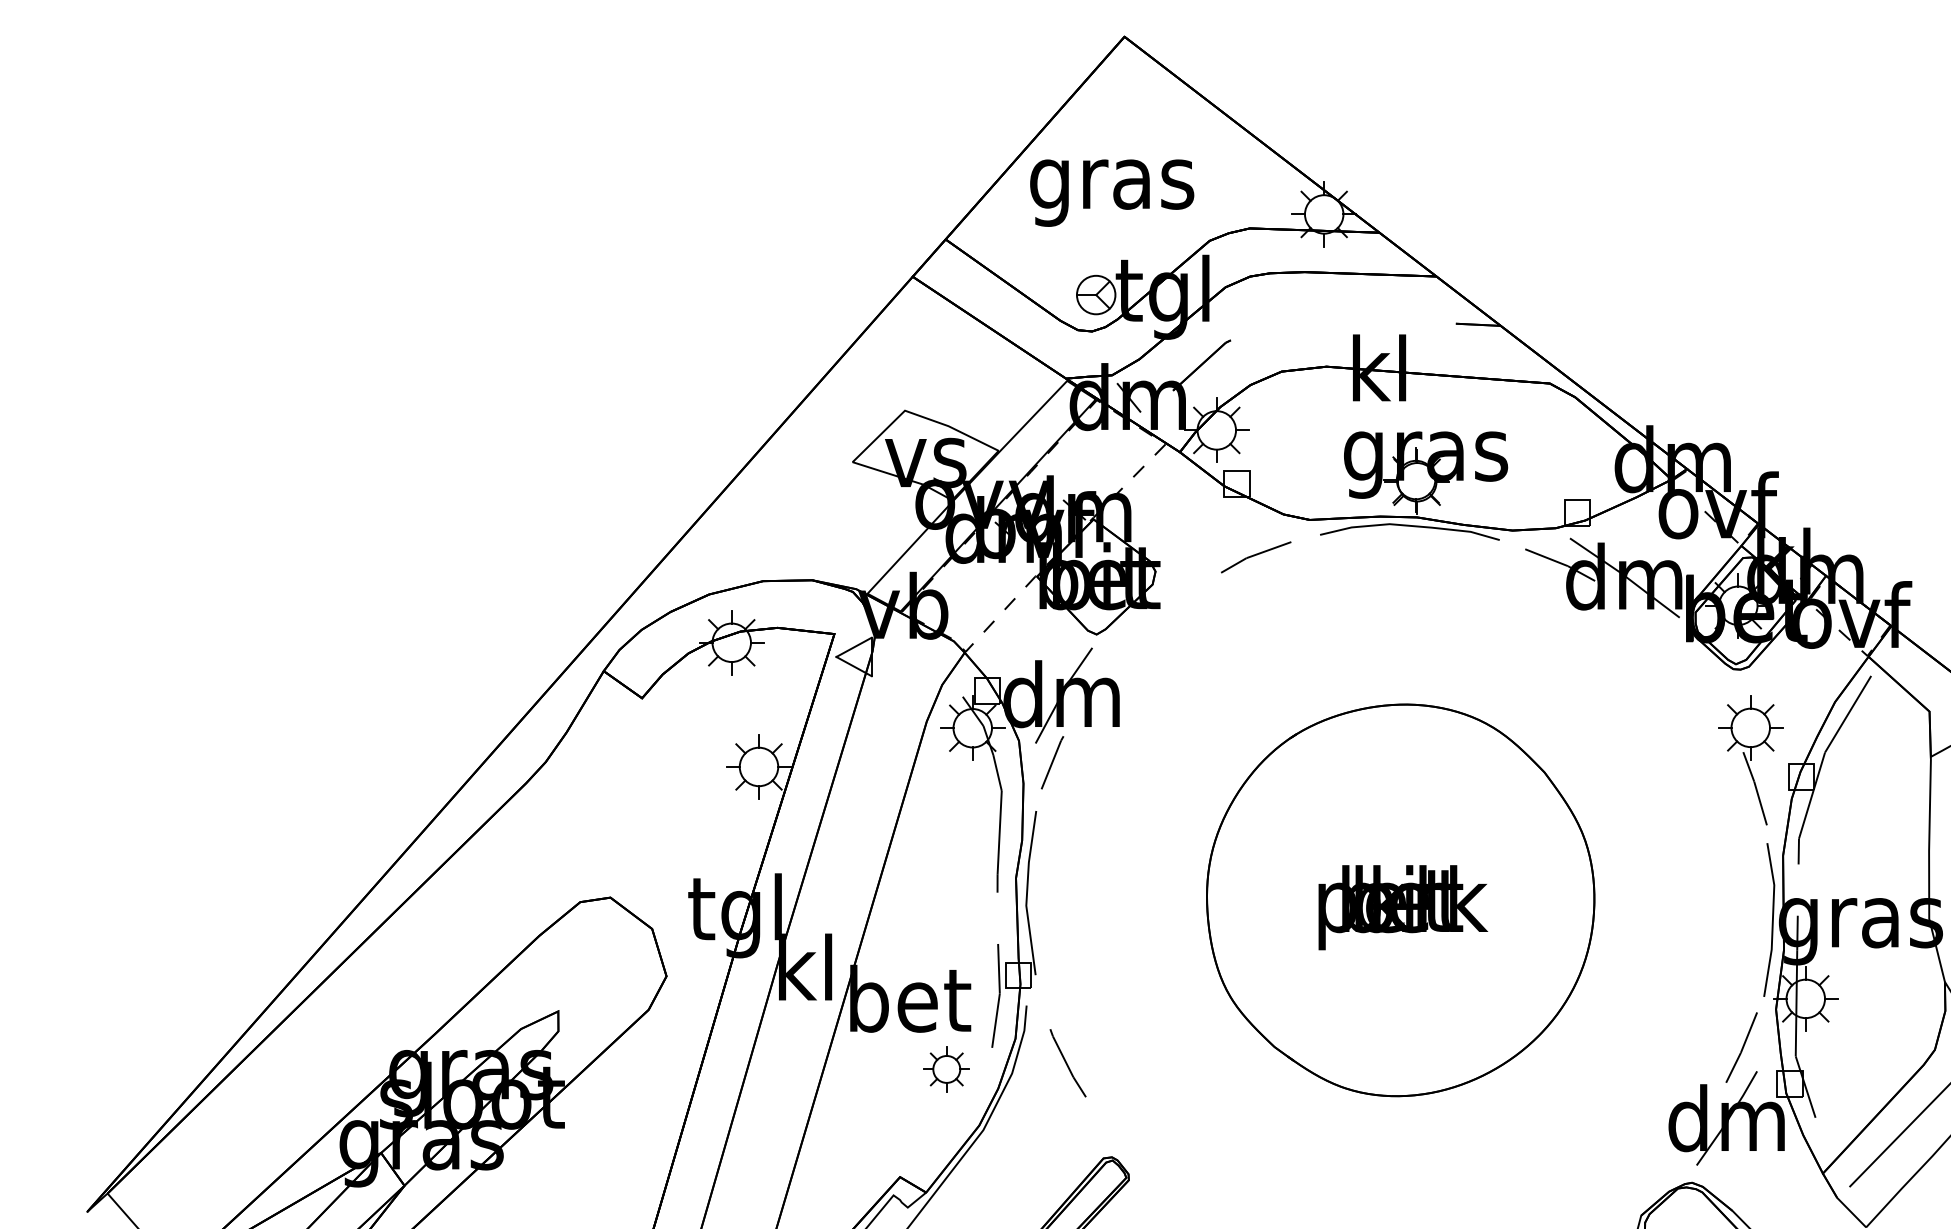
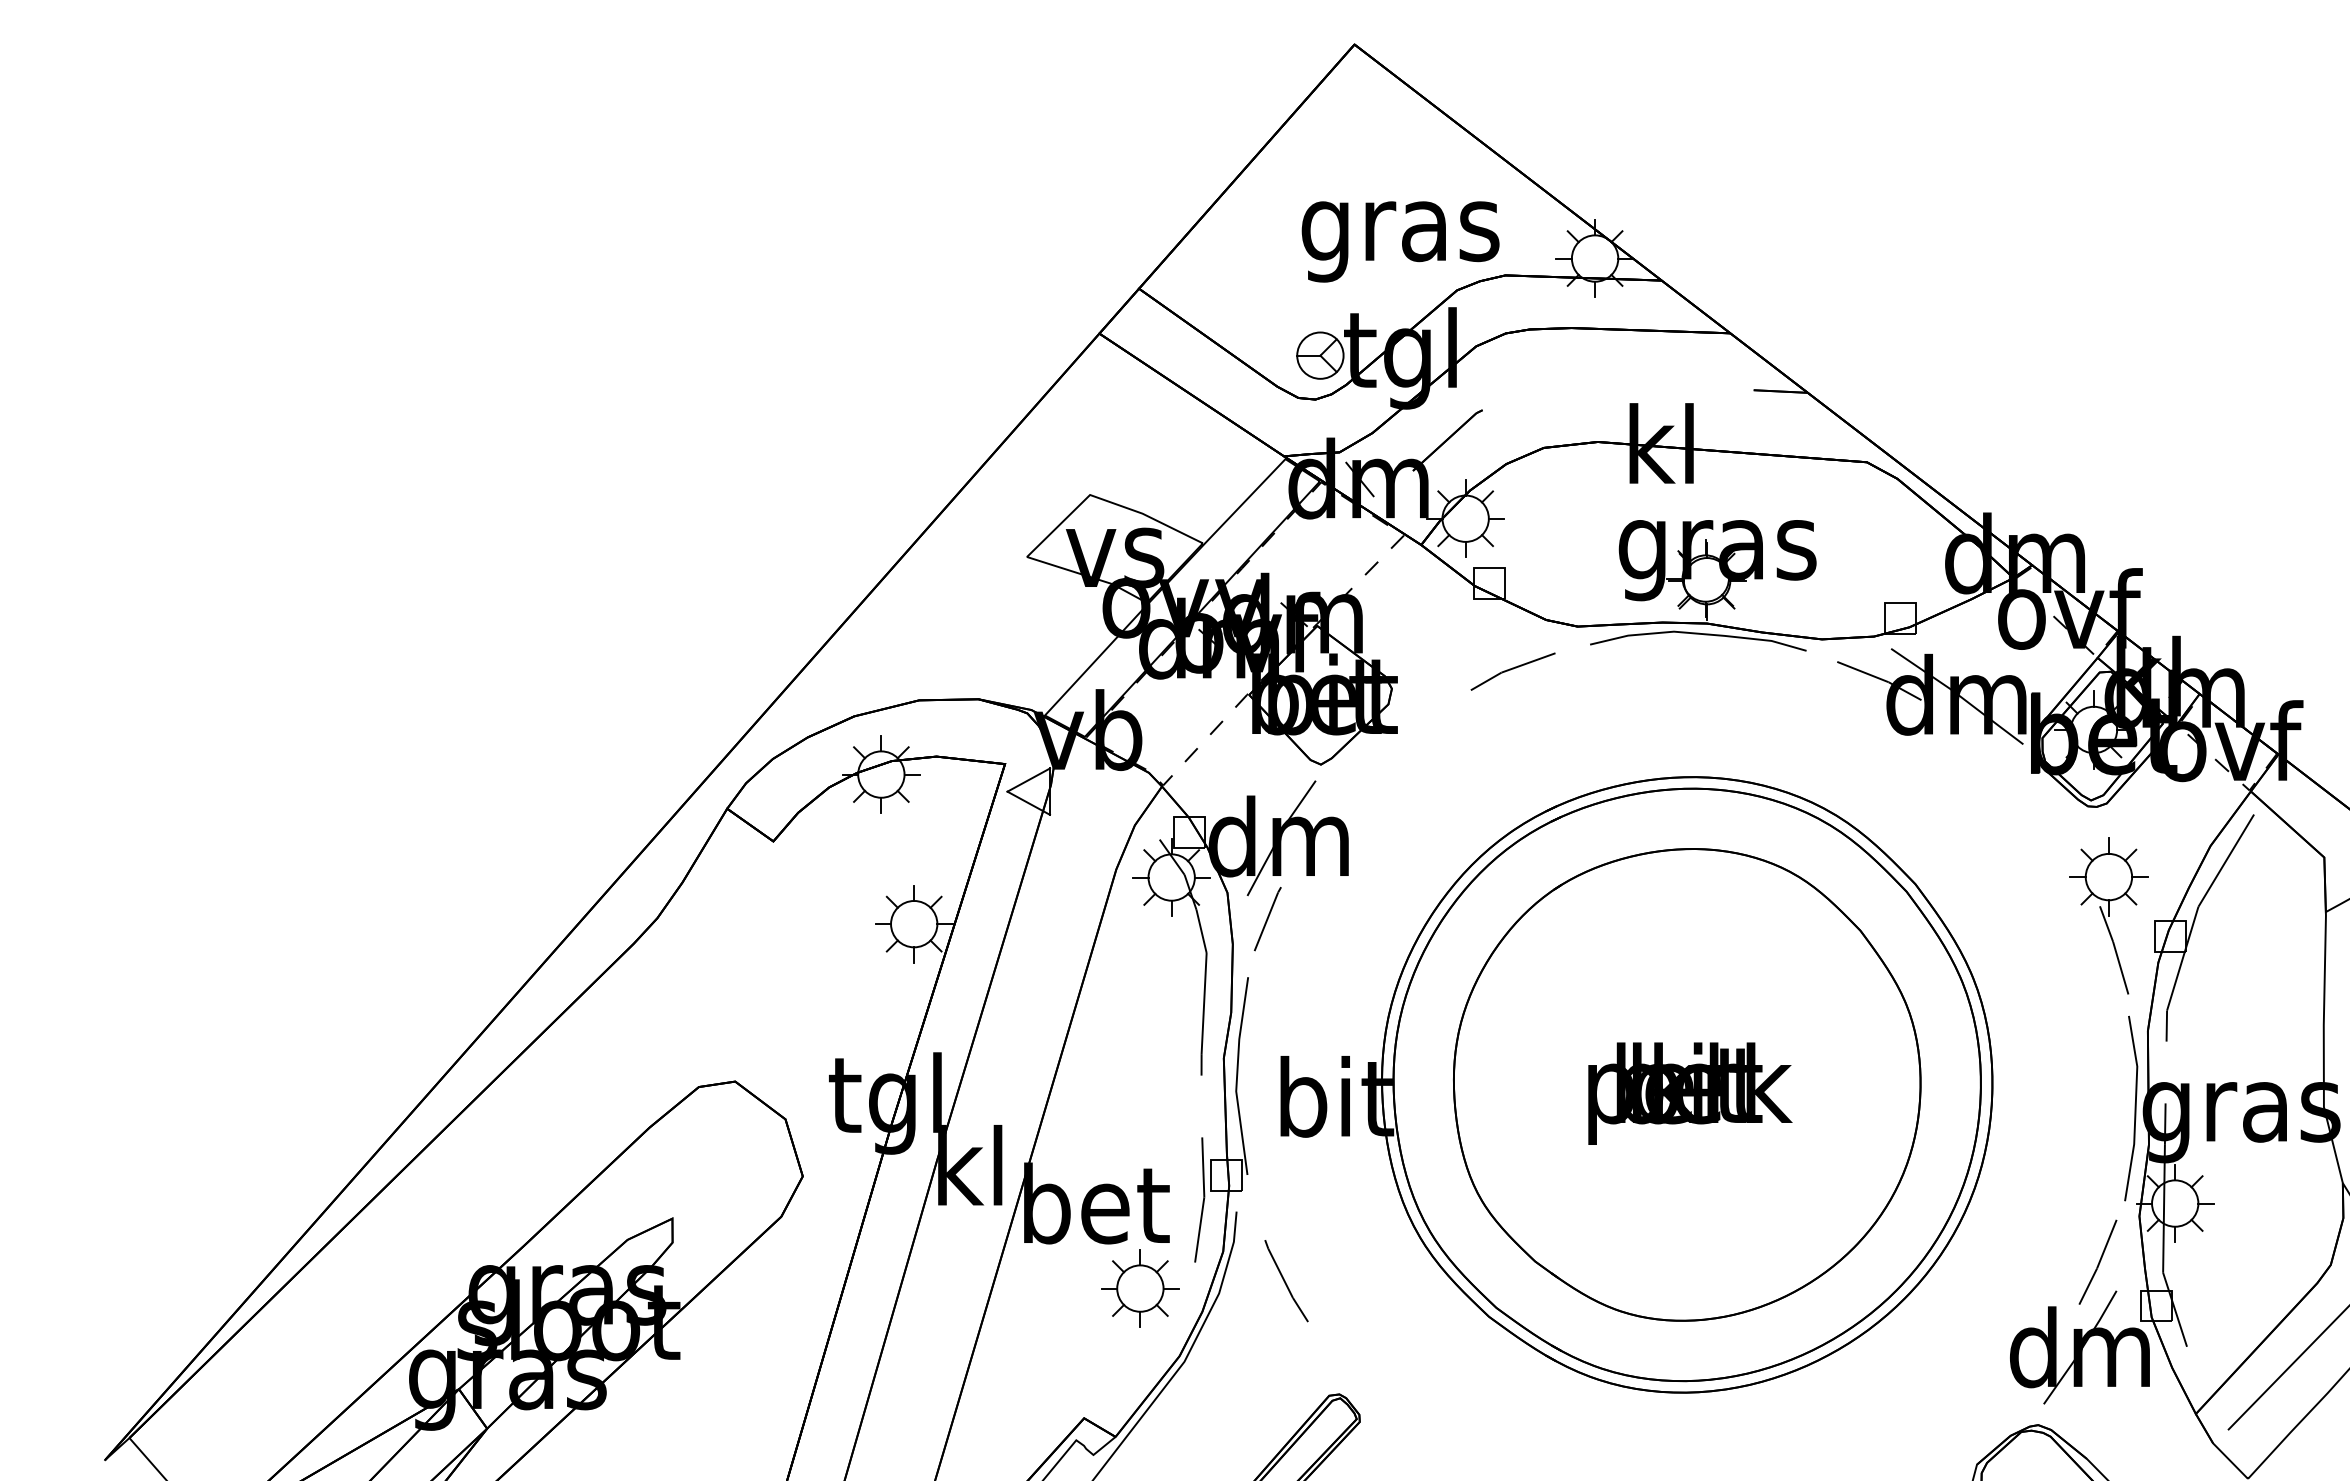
text: (1112, 192) -> (1400, 241), moved
part: (1358, 900) -> (1636, 1084), added
part: (946, 1069) -> (1140, 1288), size x1.43

